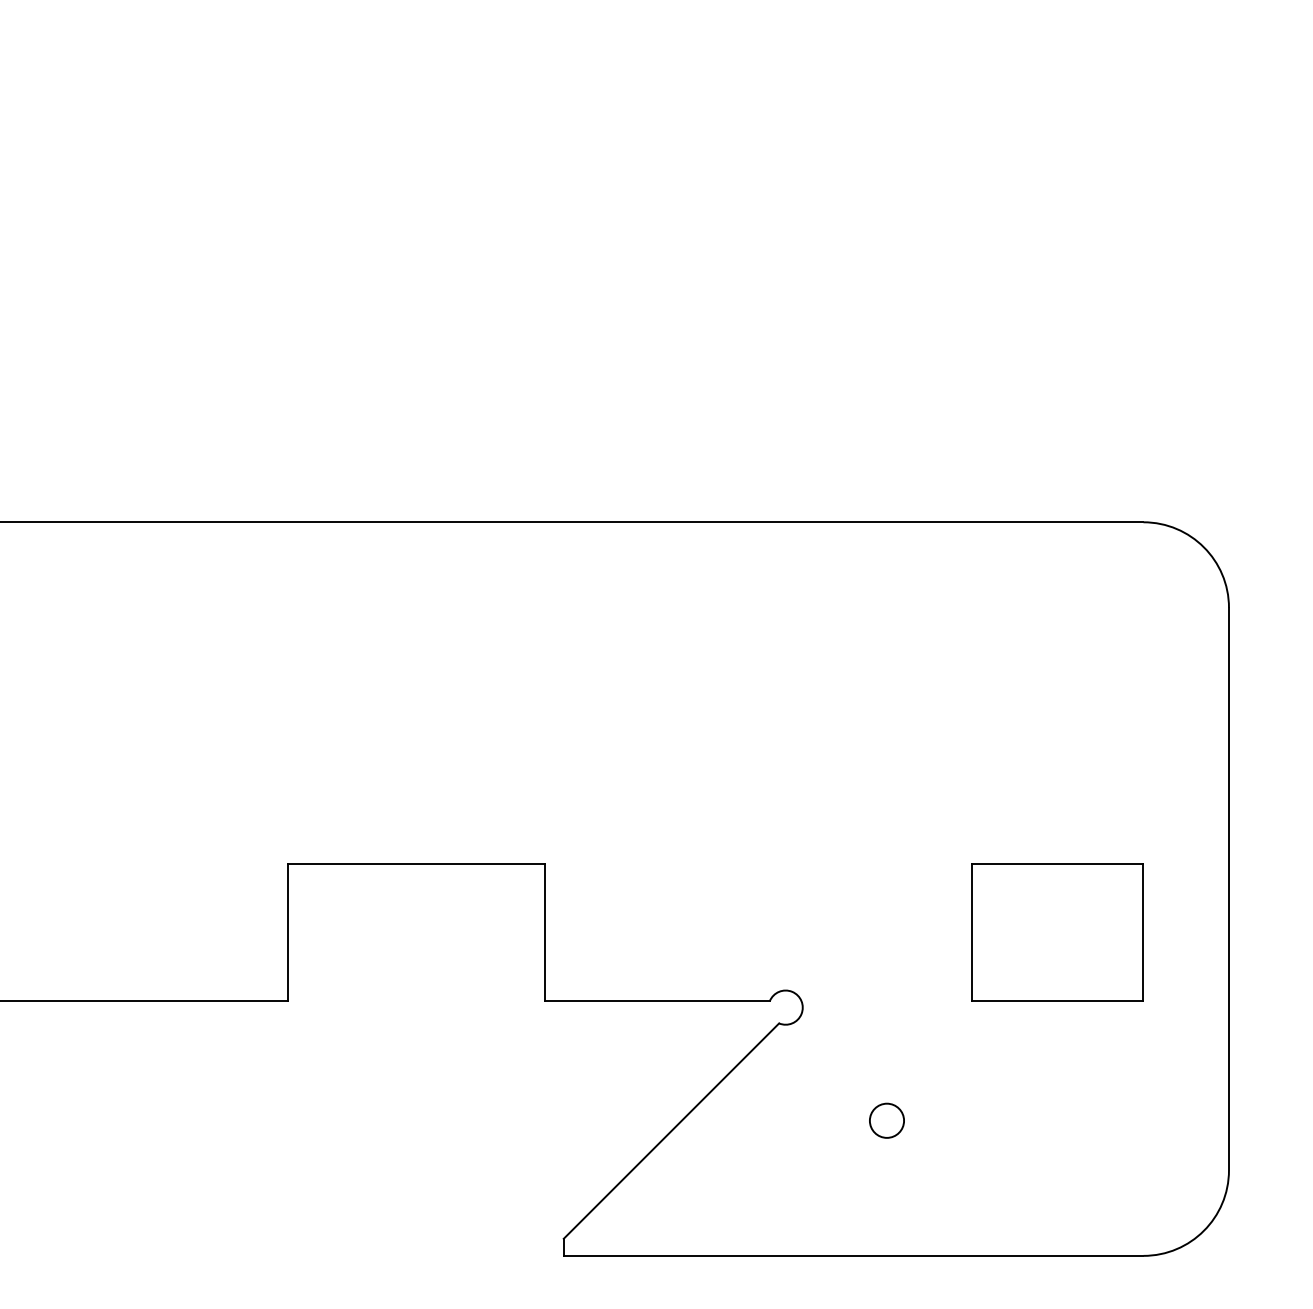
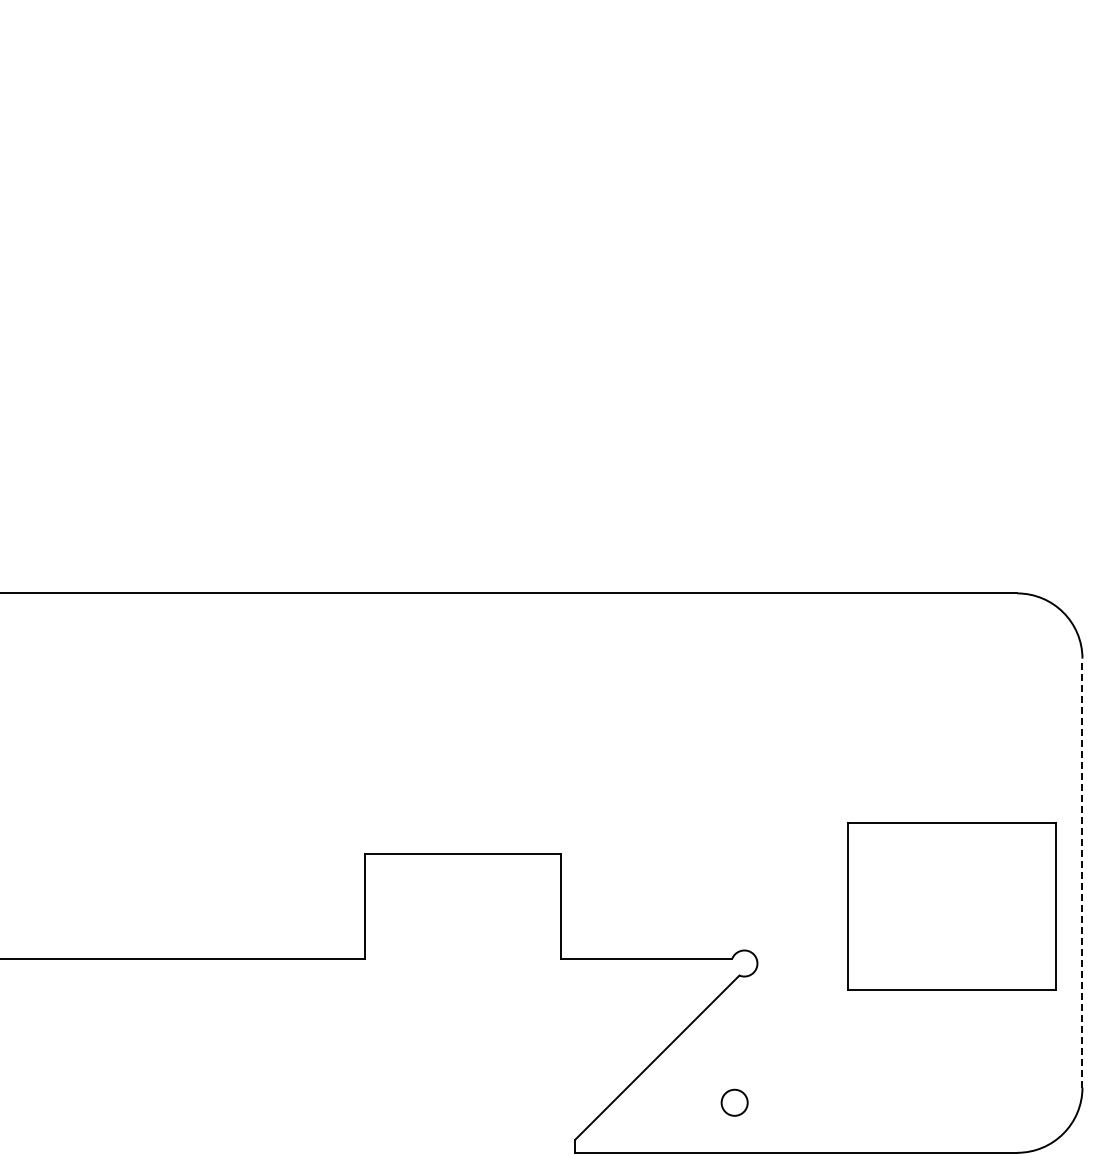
line: (1229, 889) -> (1082, 873), solid -> dashed
part: (1057, 932) -> (951, 906), size x1.6
circle: (886, 1120) -> (734, 1102), moved

